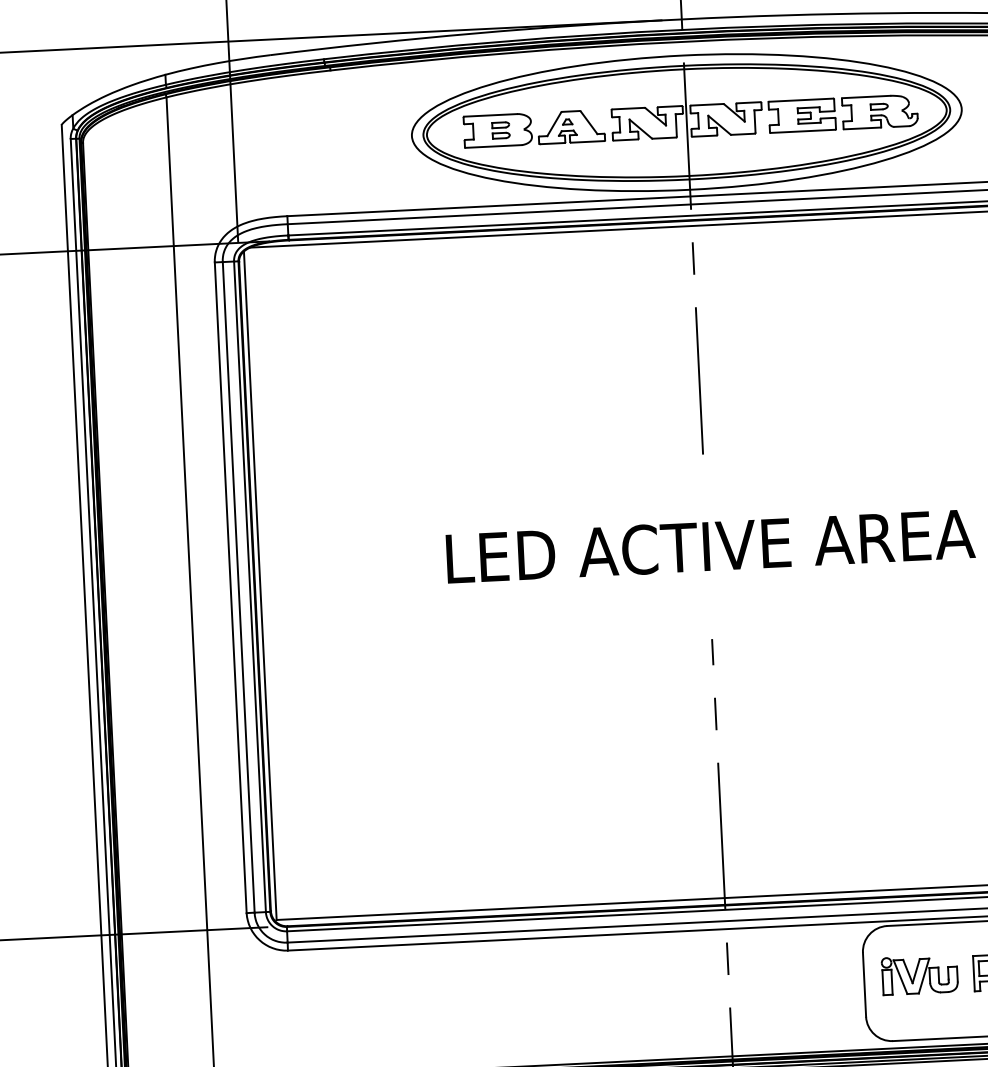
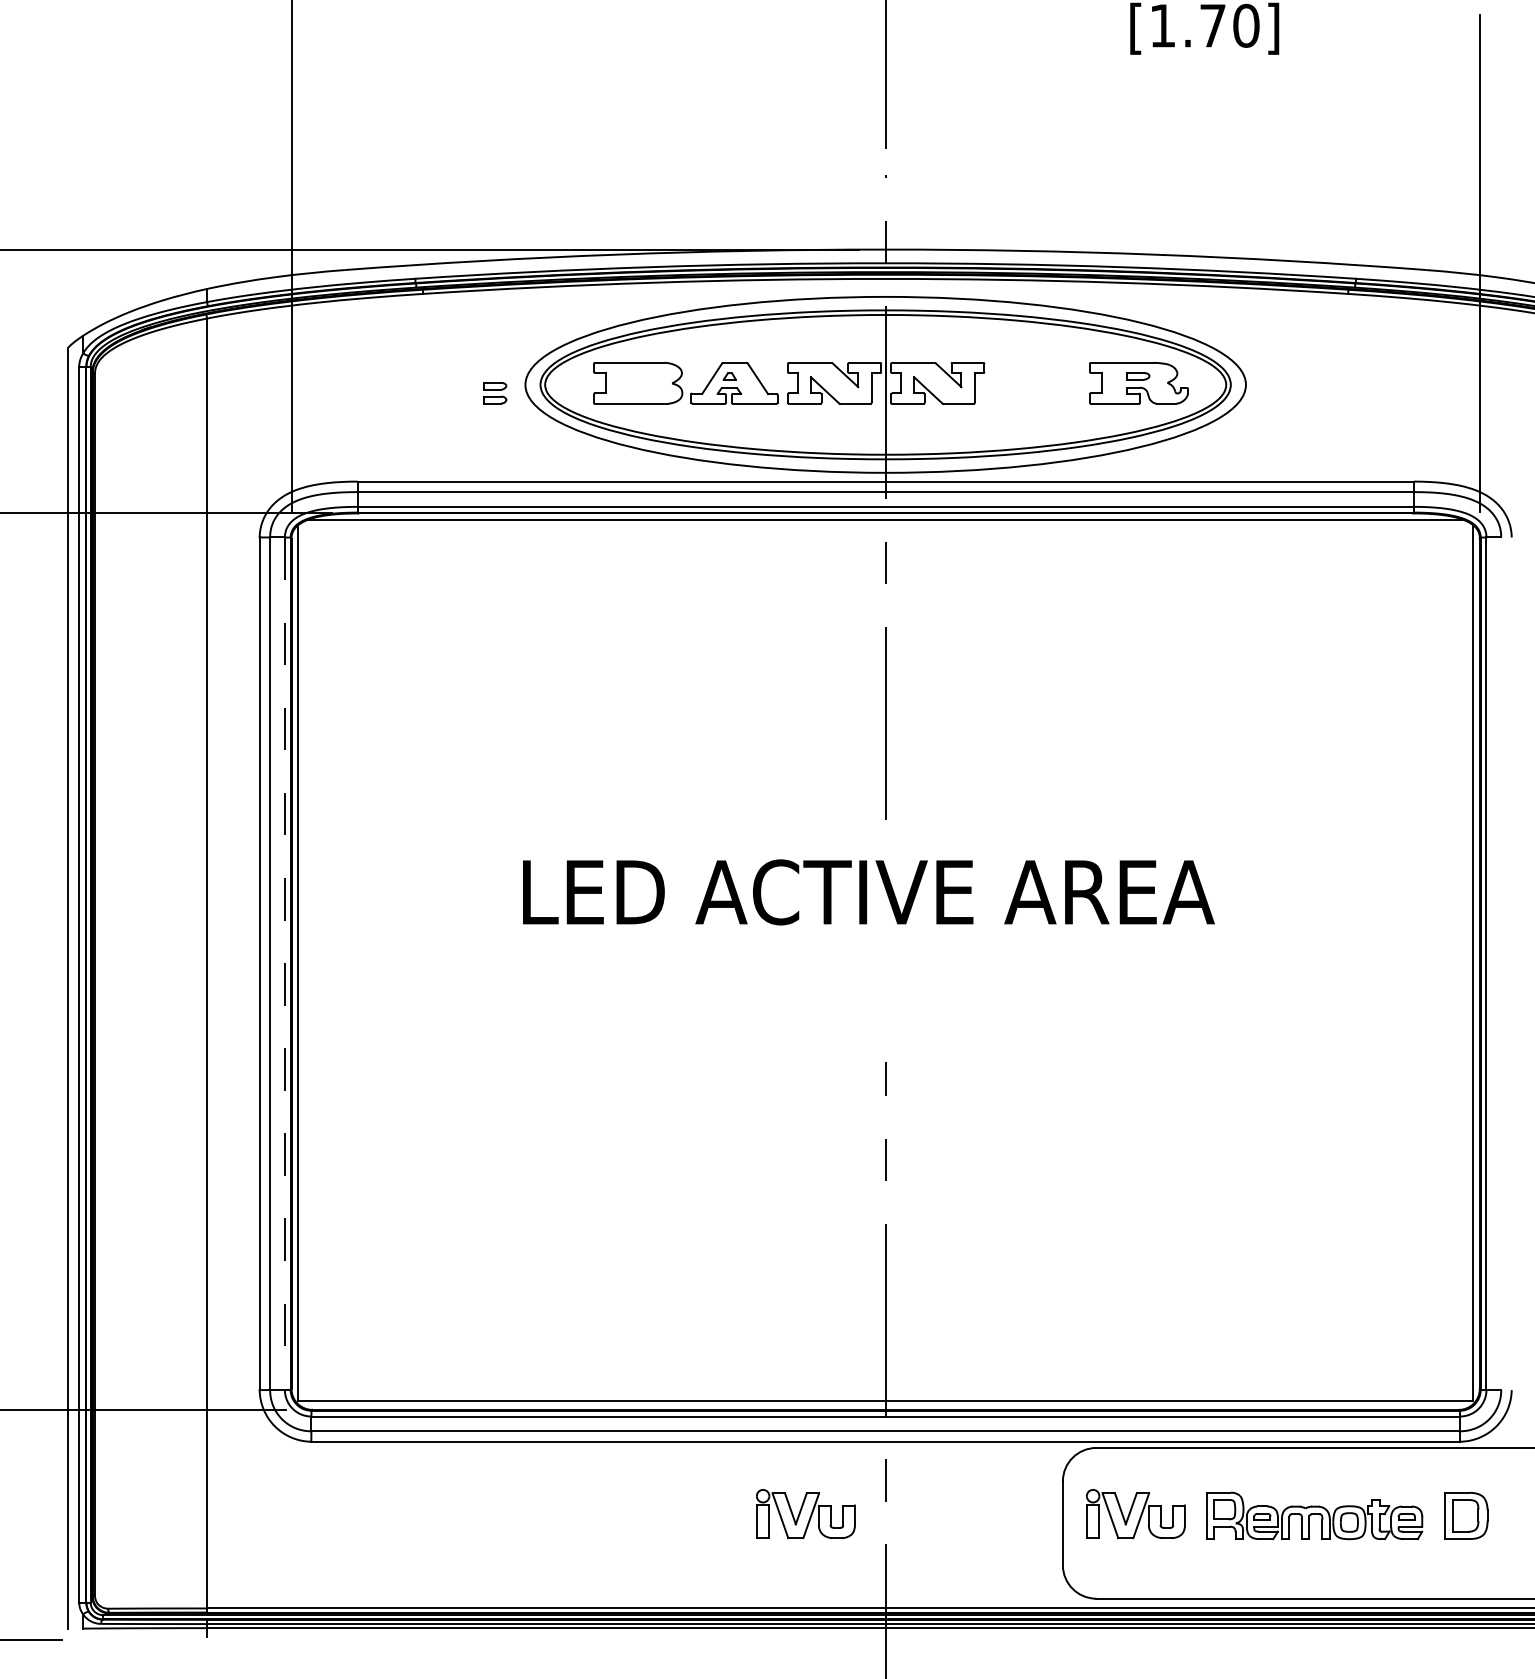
part: (802, 115) -> (1037, 382), removed
part: (501, 130) -> (495, 393), moved
text: (710, 546) -> (868, 892), moved
line: (249, 587) -> (284, 964), solid -> dashed
part: (667, 987) -> (805, 1514), added

